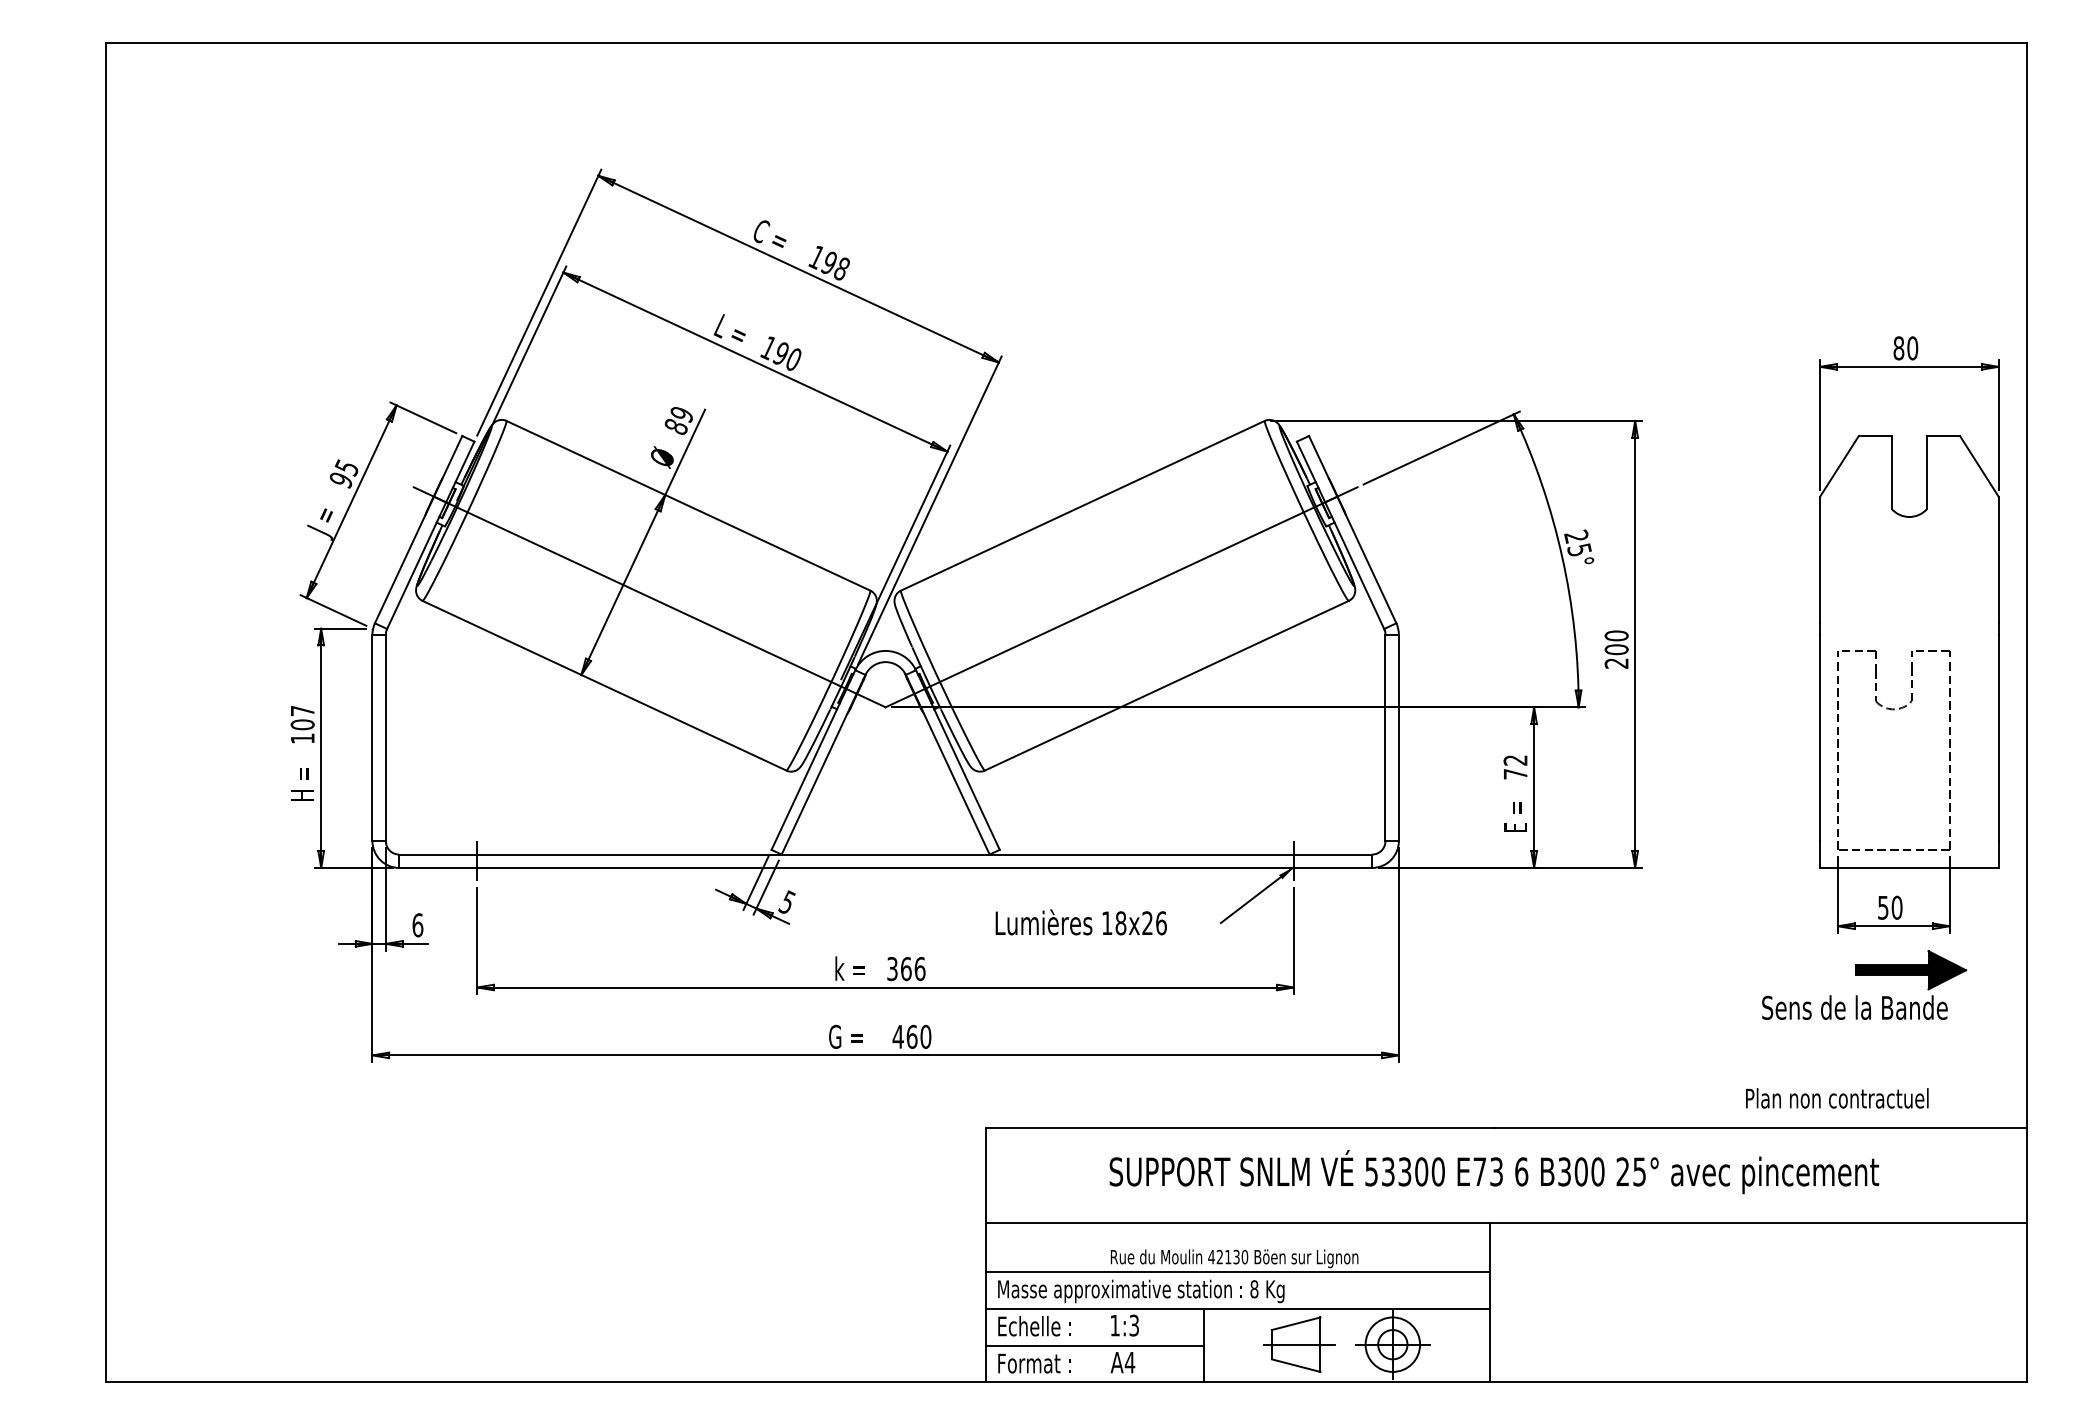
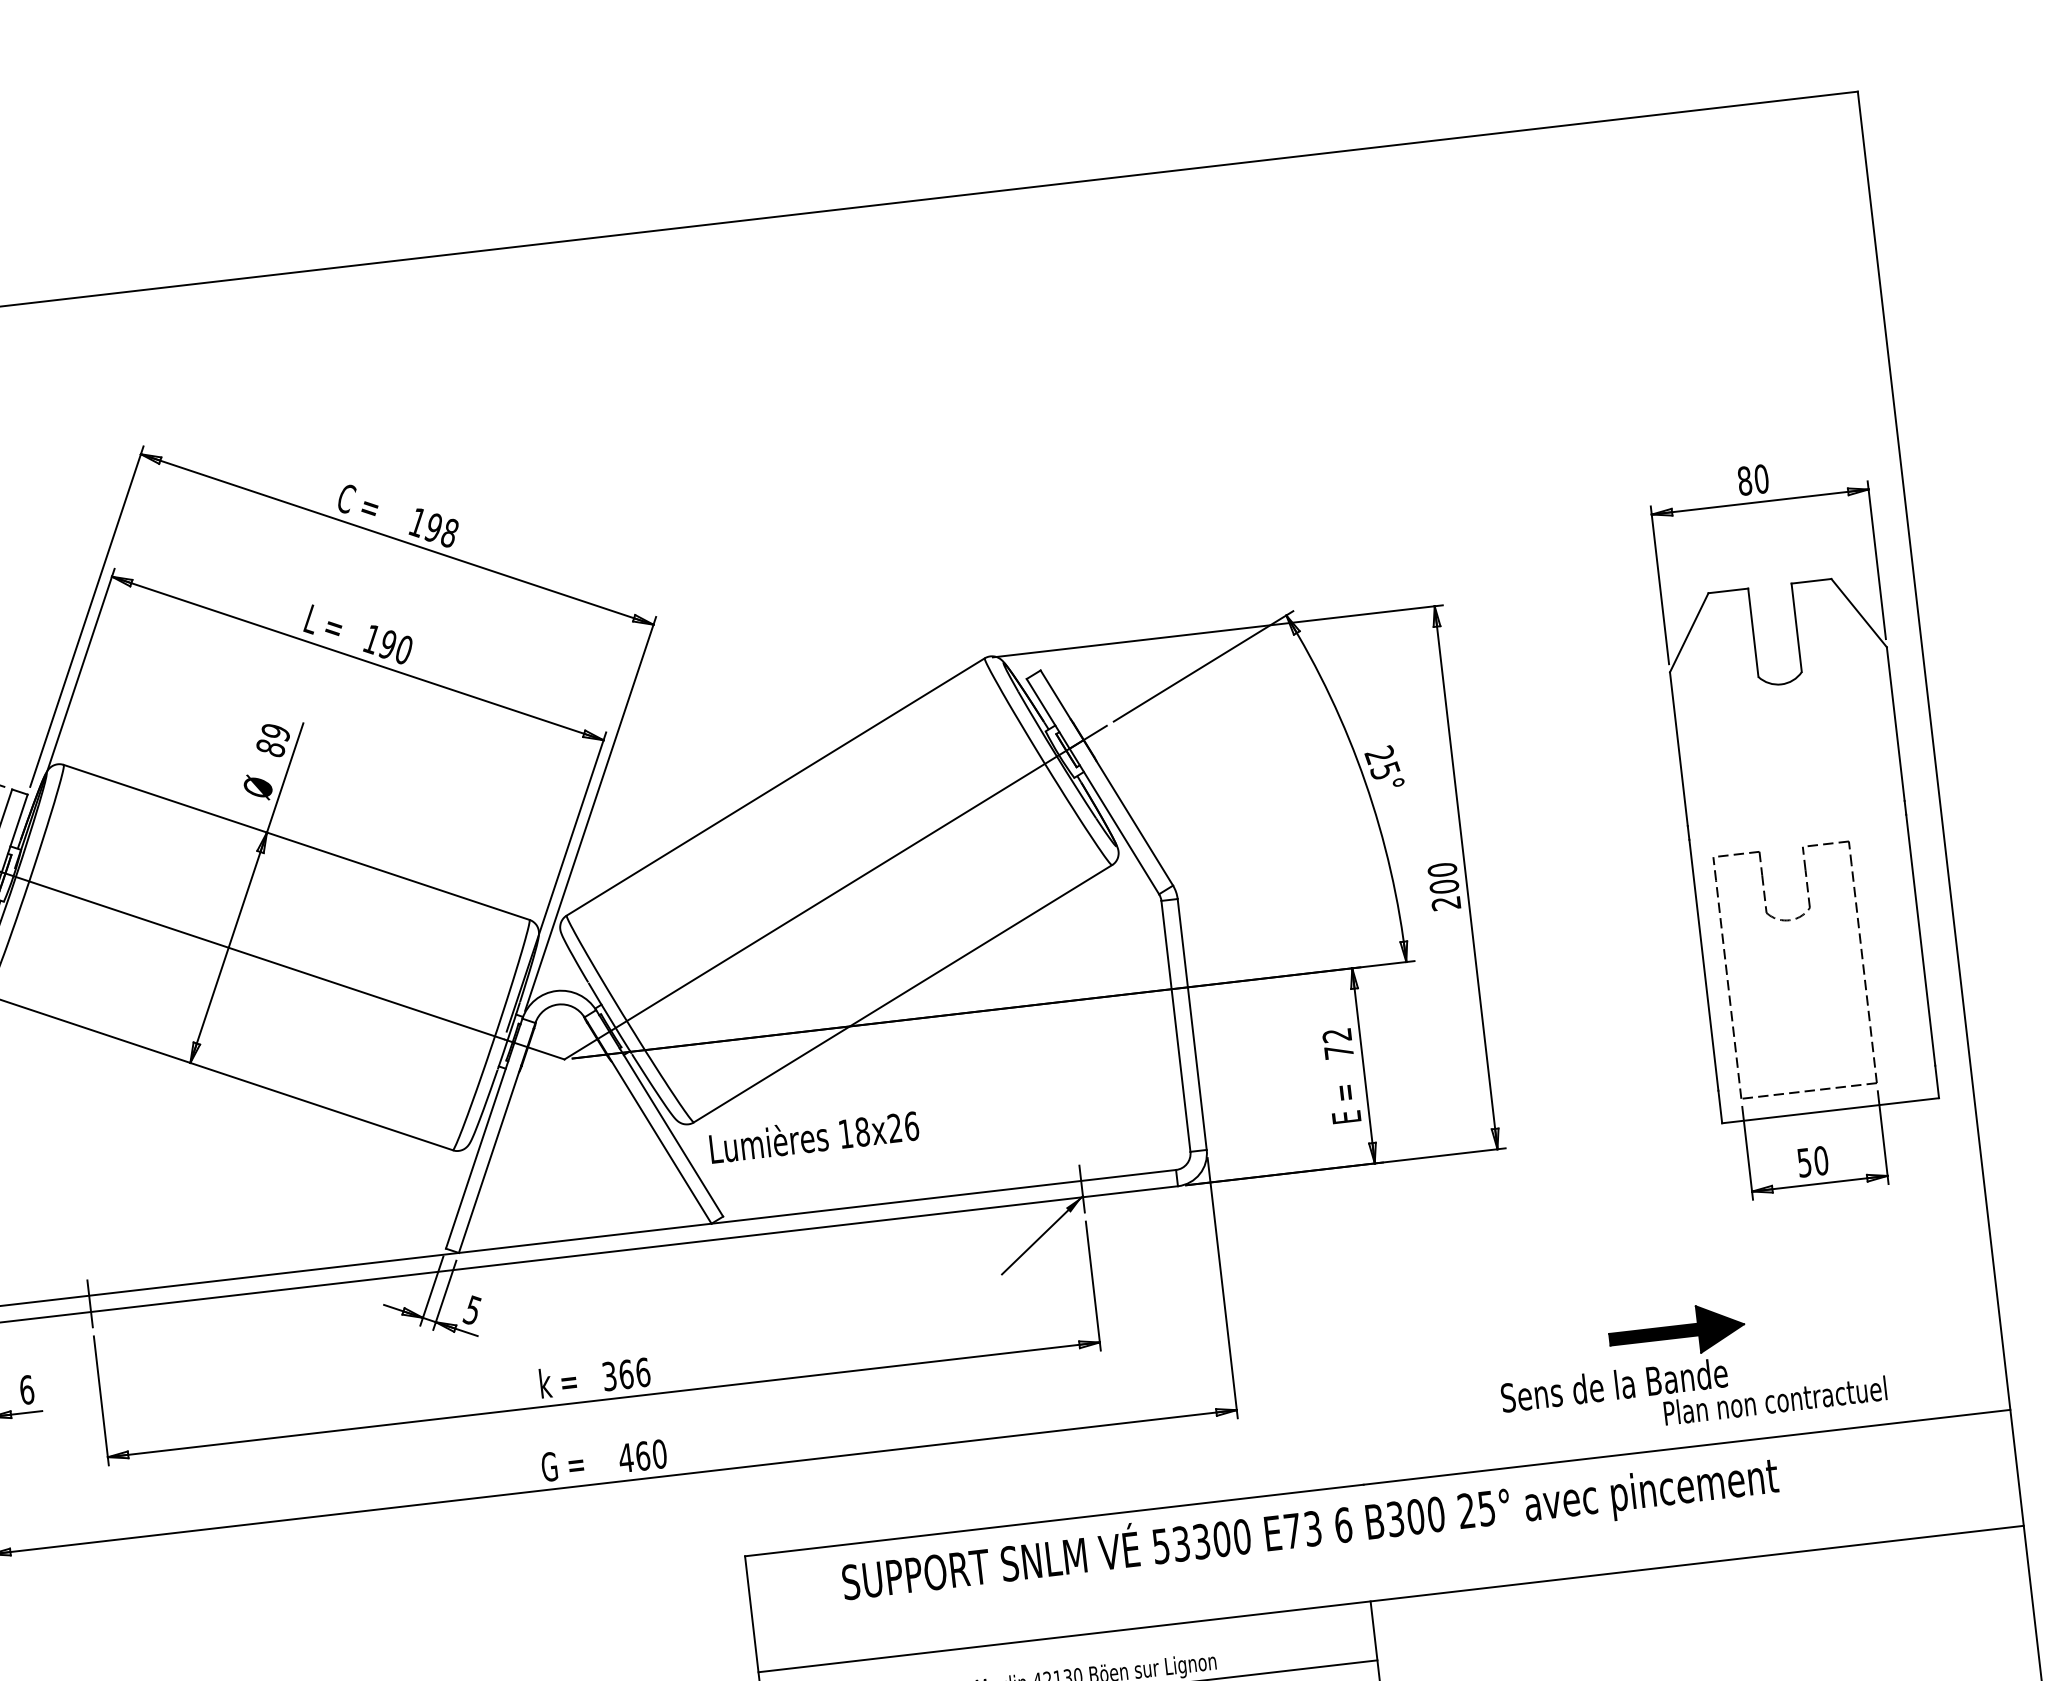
text: (1080, 922) -> (813, 1136), moved
part: (1864, 975) -> (1621, 1344), moved
text: (1494, 1172) -> (1310, 1529), moved

